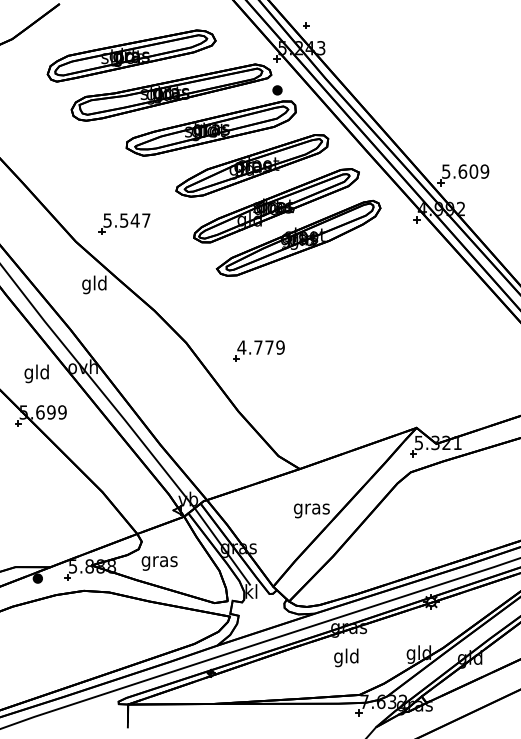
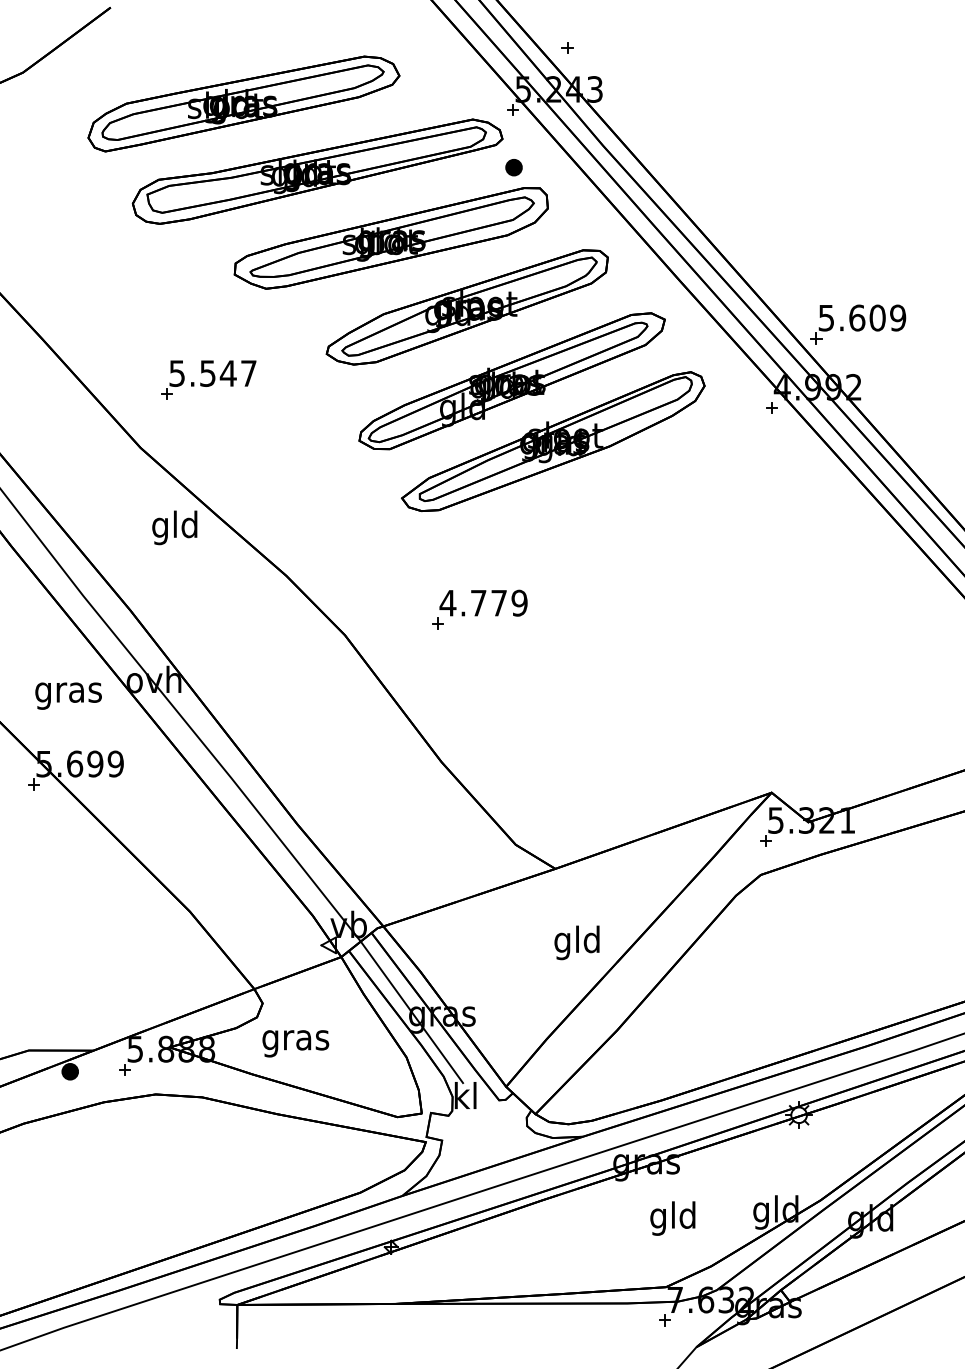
part: (124, 223) -> (208, 378), moved
part: (258, 350) -> (478, 608), moved
text: (36, 373) -> (67, 691), gld -> gras
text: (311, 508) -> (576, 941), gras -> gld
text: (346, 657) -> (673, 1217), moved

